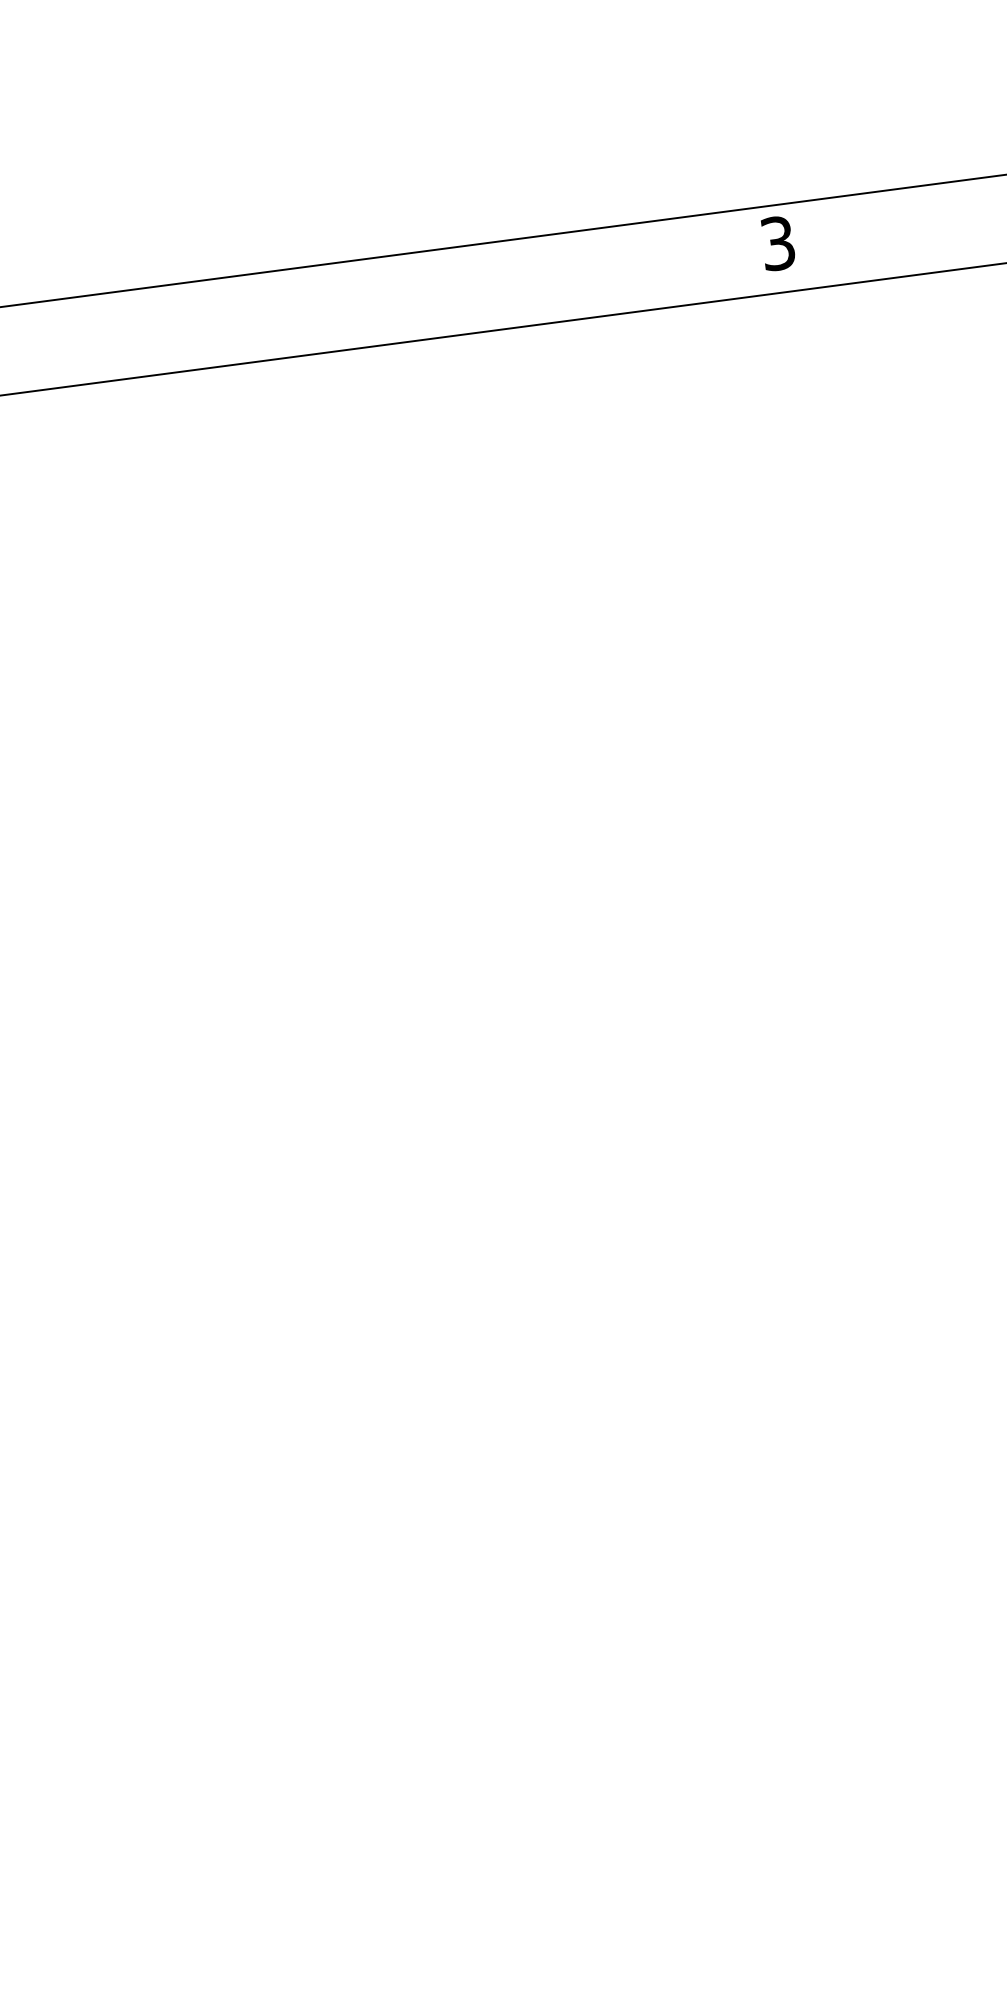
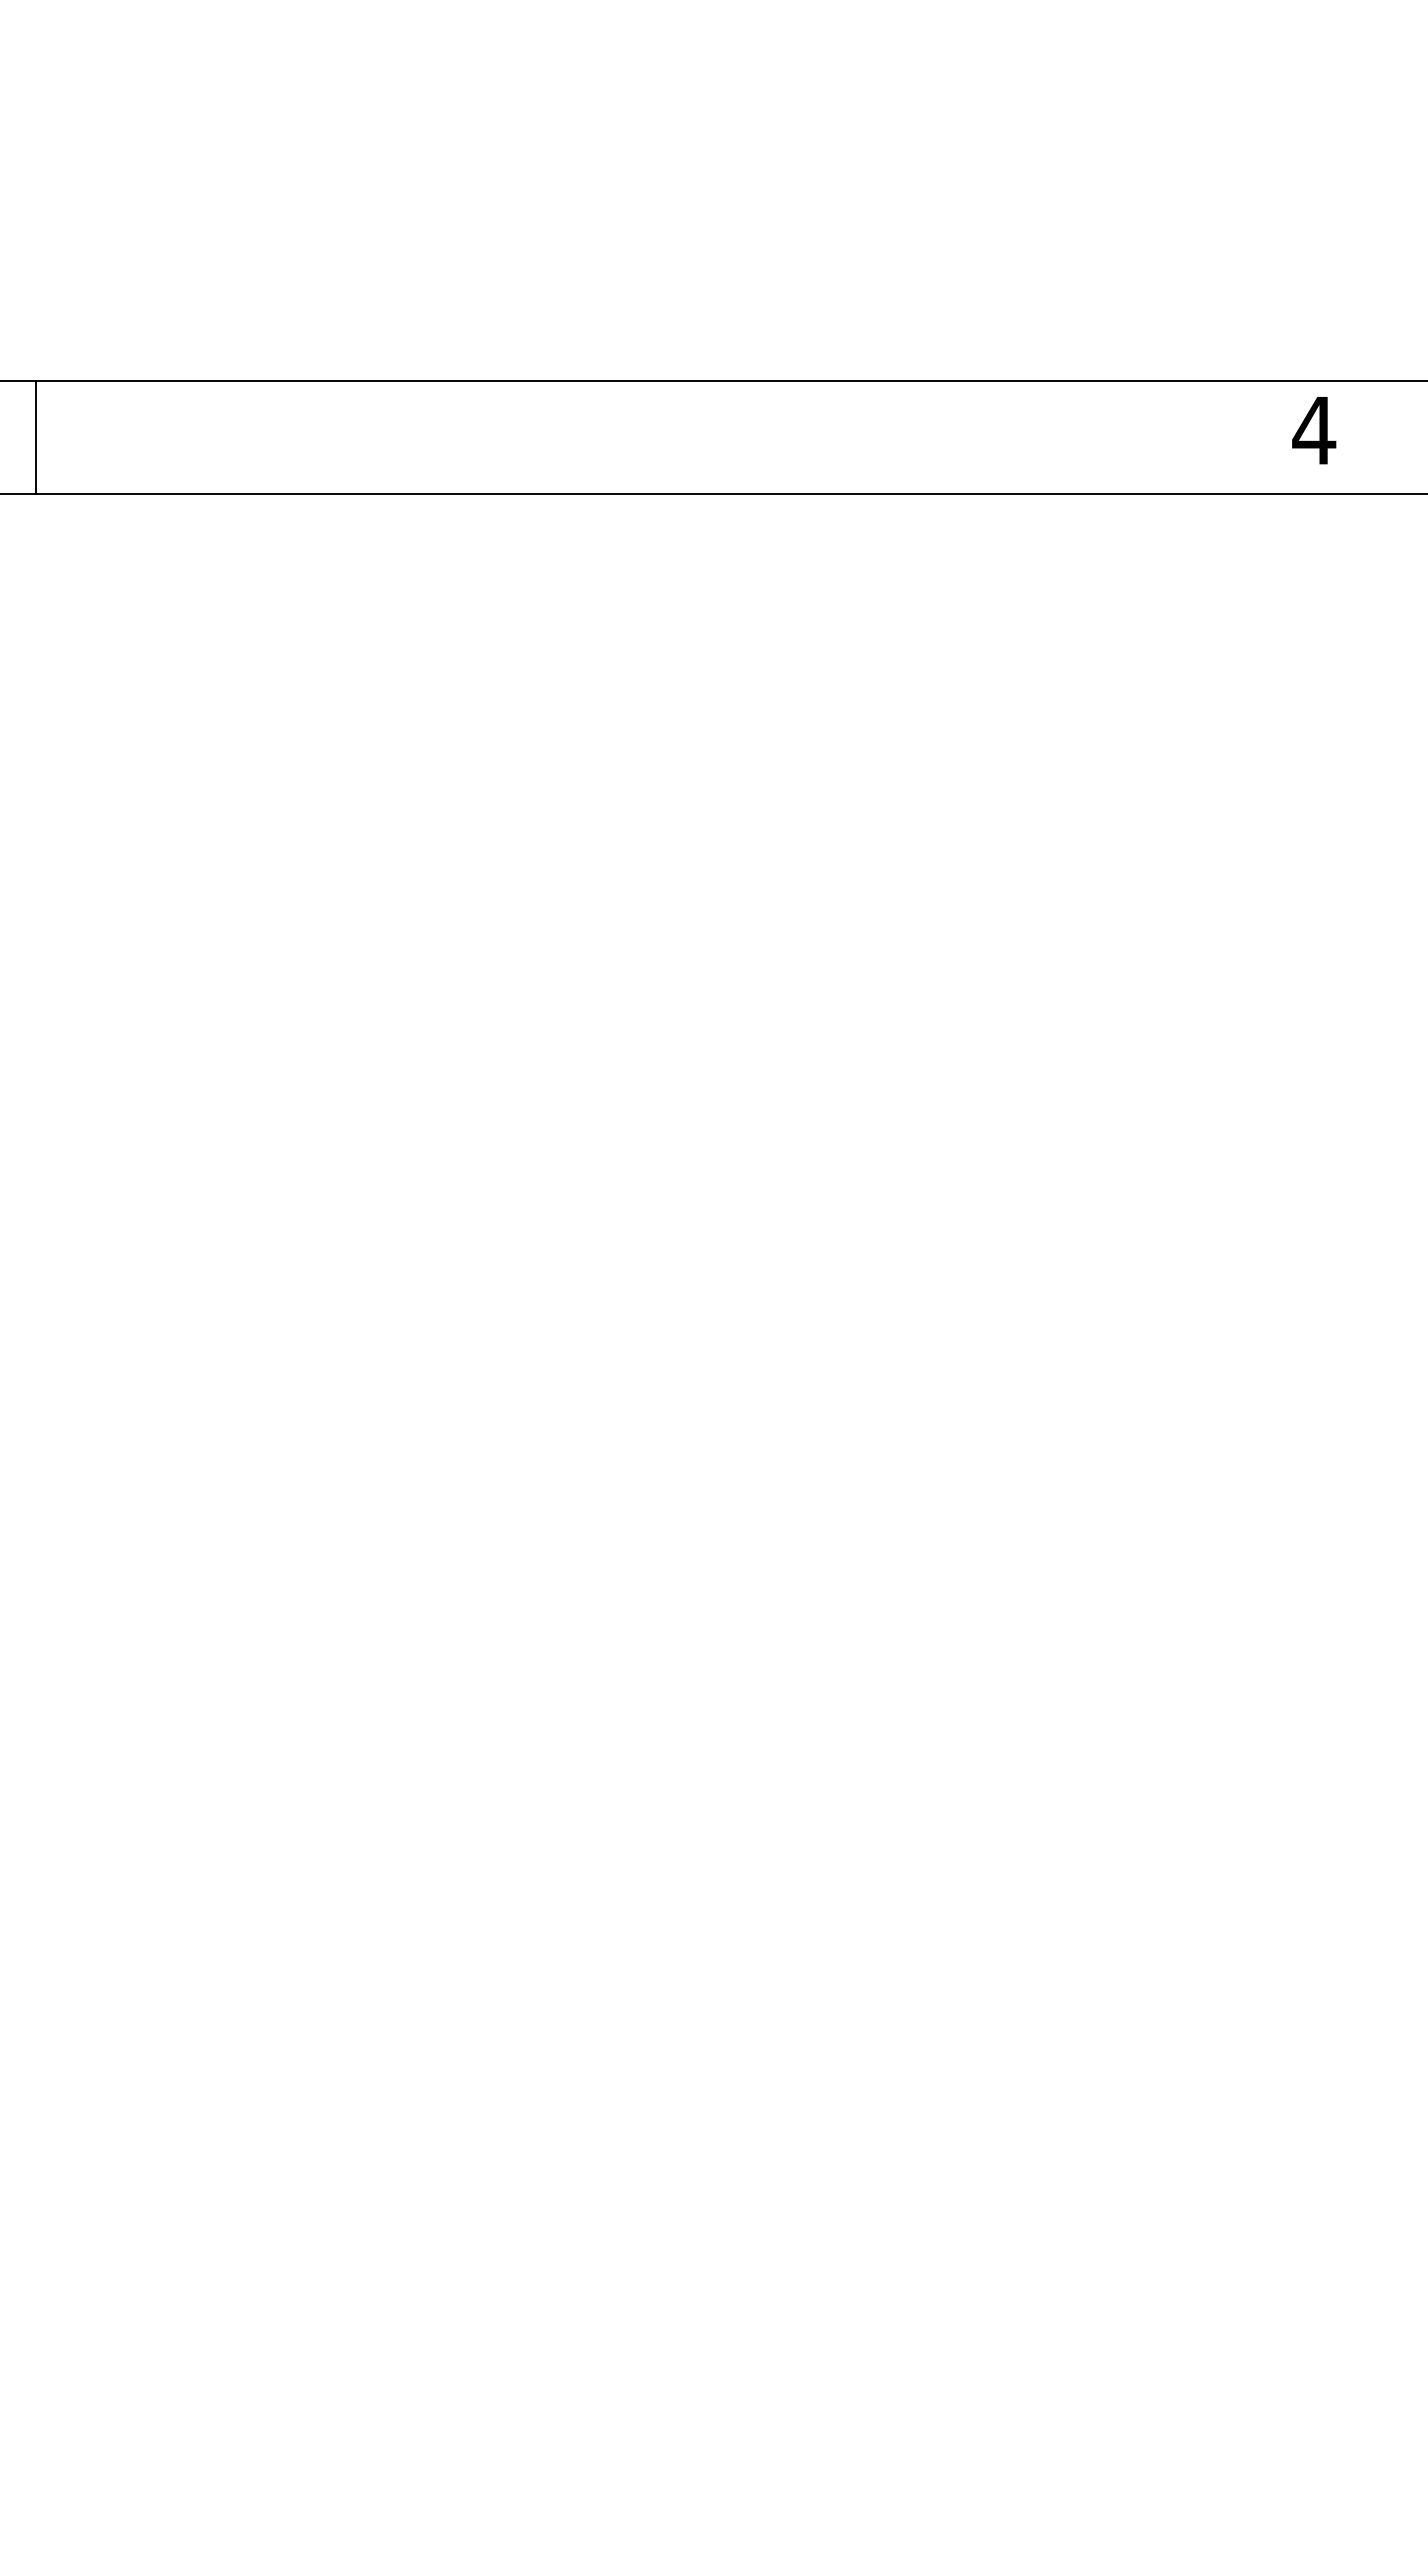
text: (778, 243) -> (1314, 430), 3 -> 4

